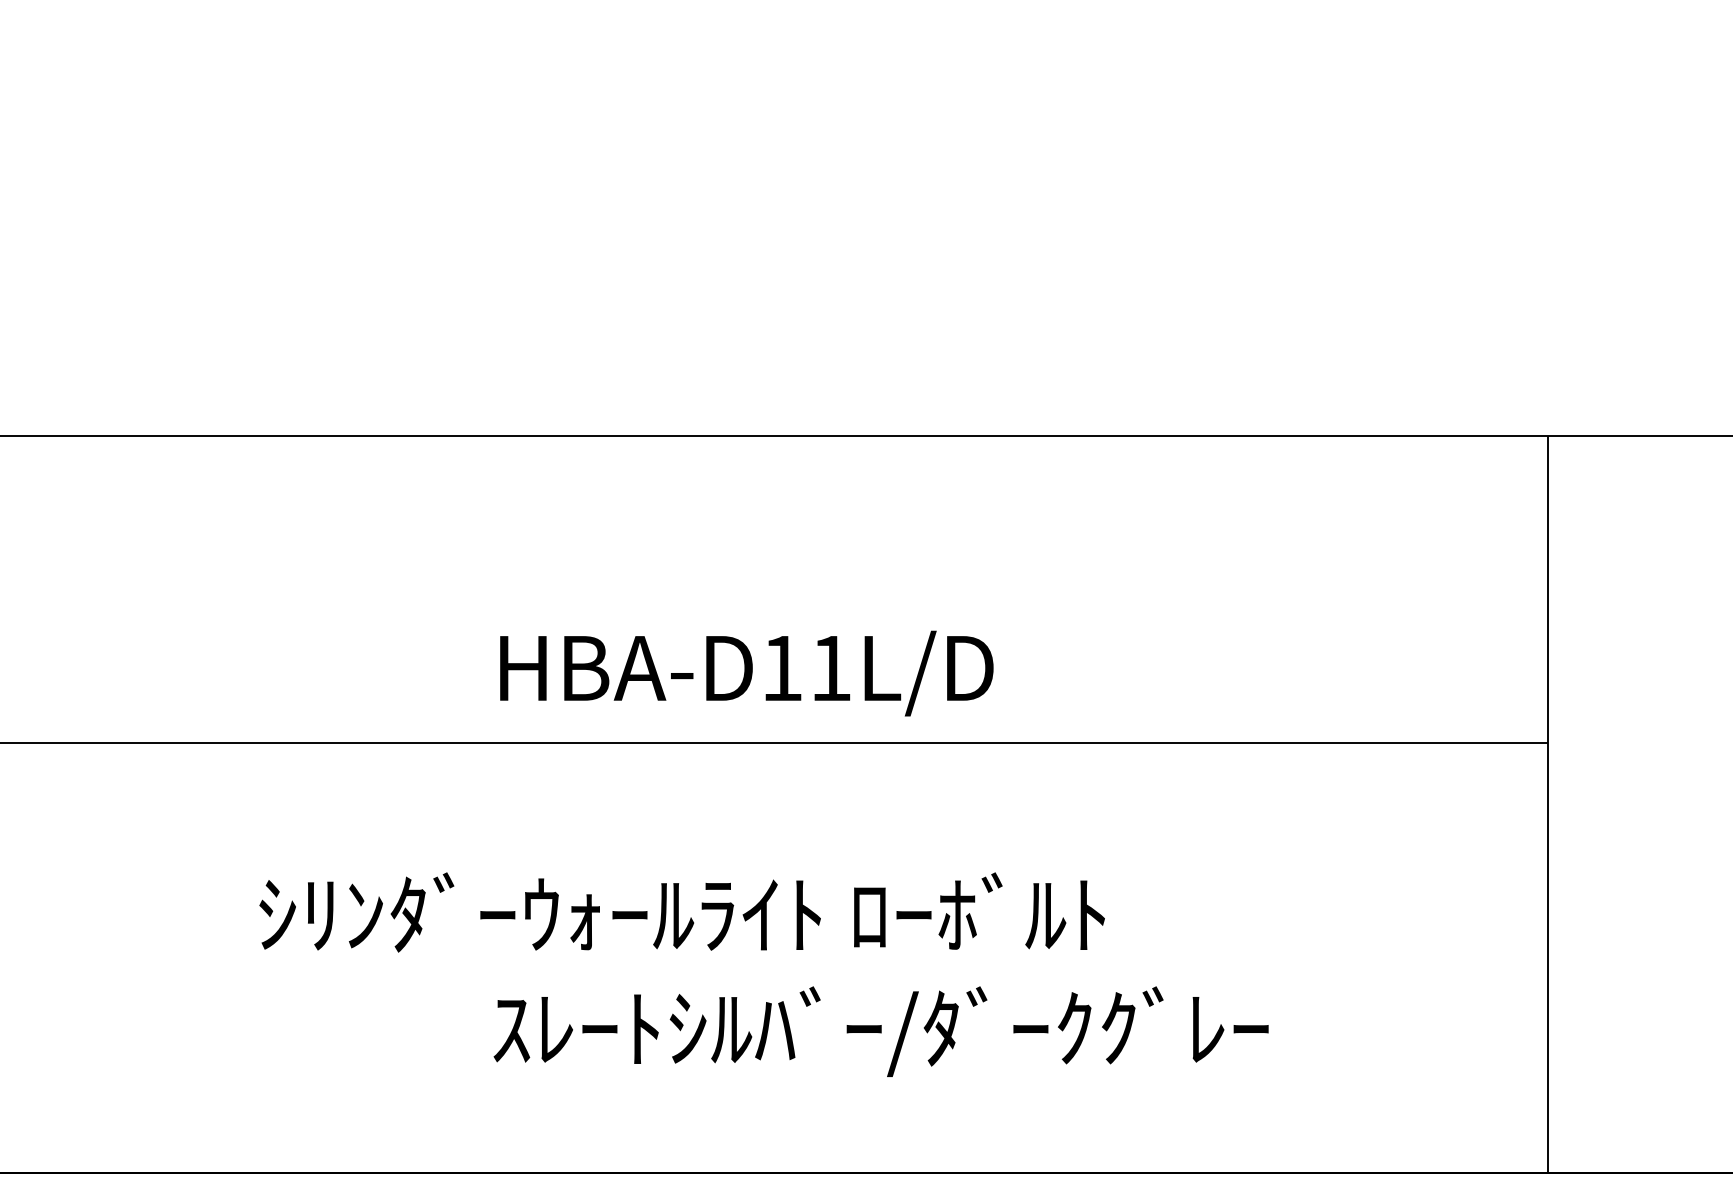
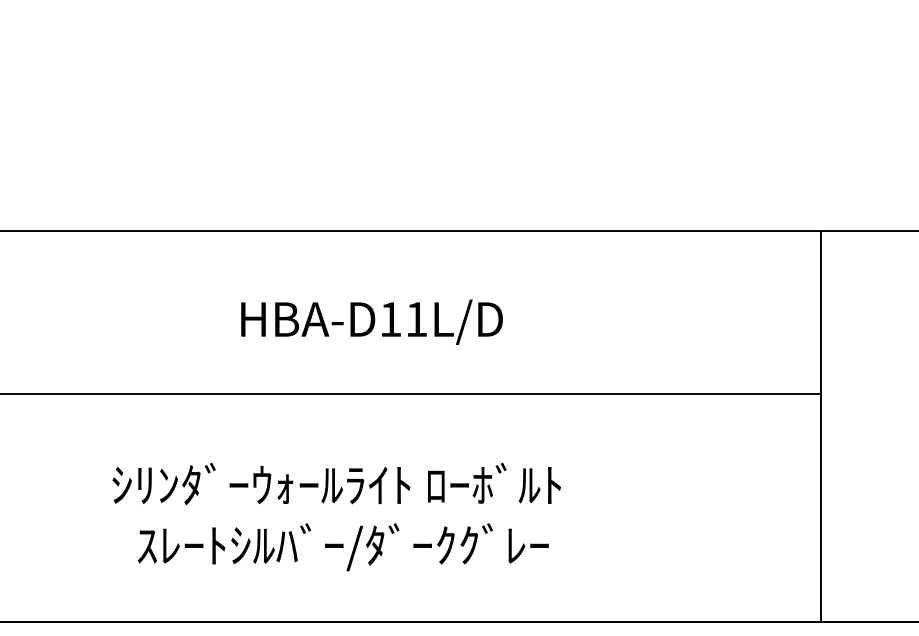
text: (745, 672) -> (371, 321), moved
text: (681, 911) -> (336, 483), moved
text: (879, 1032) -> (342, 547), moved

